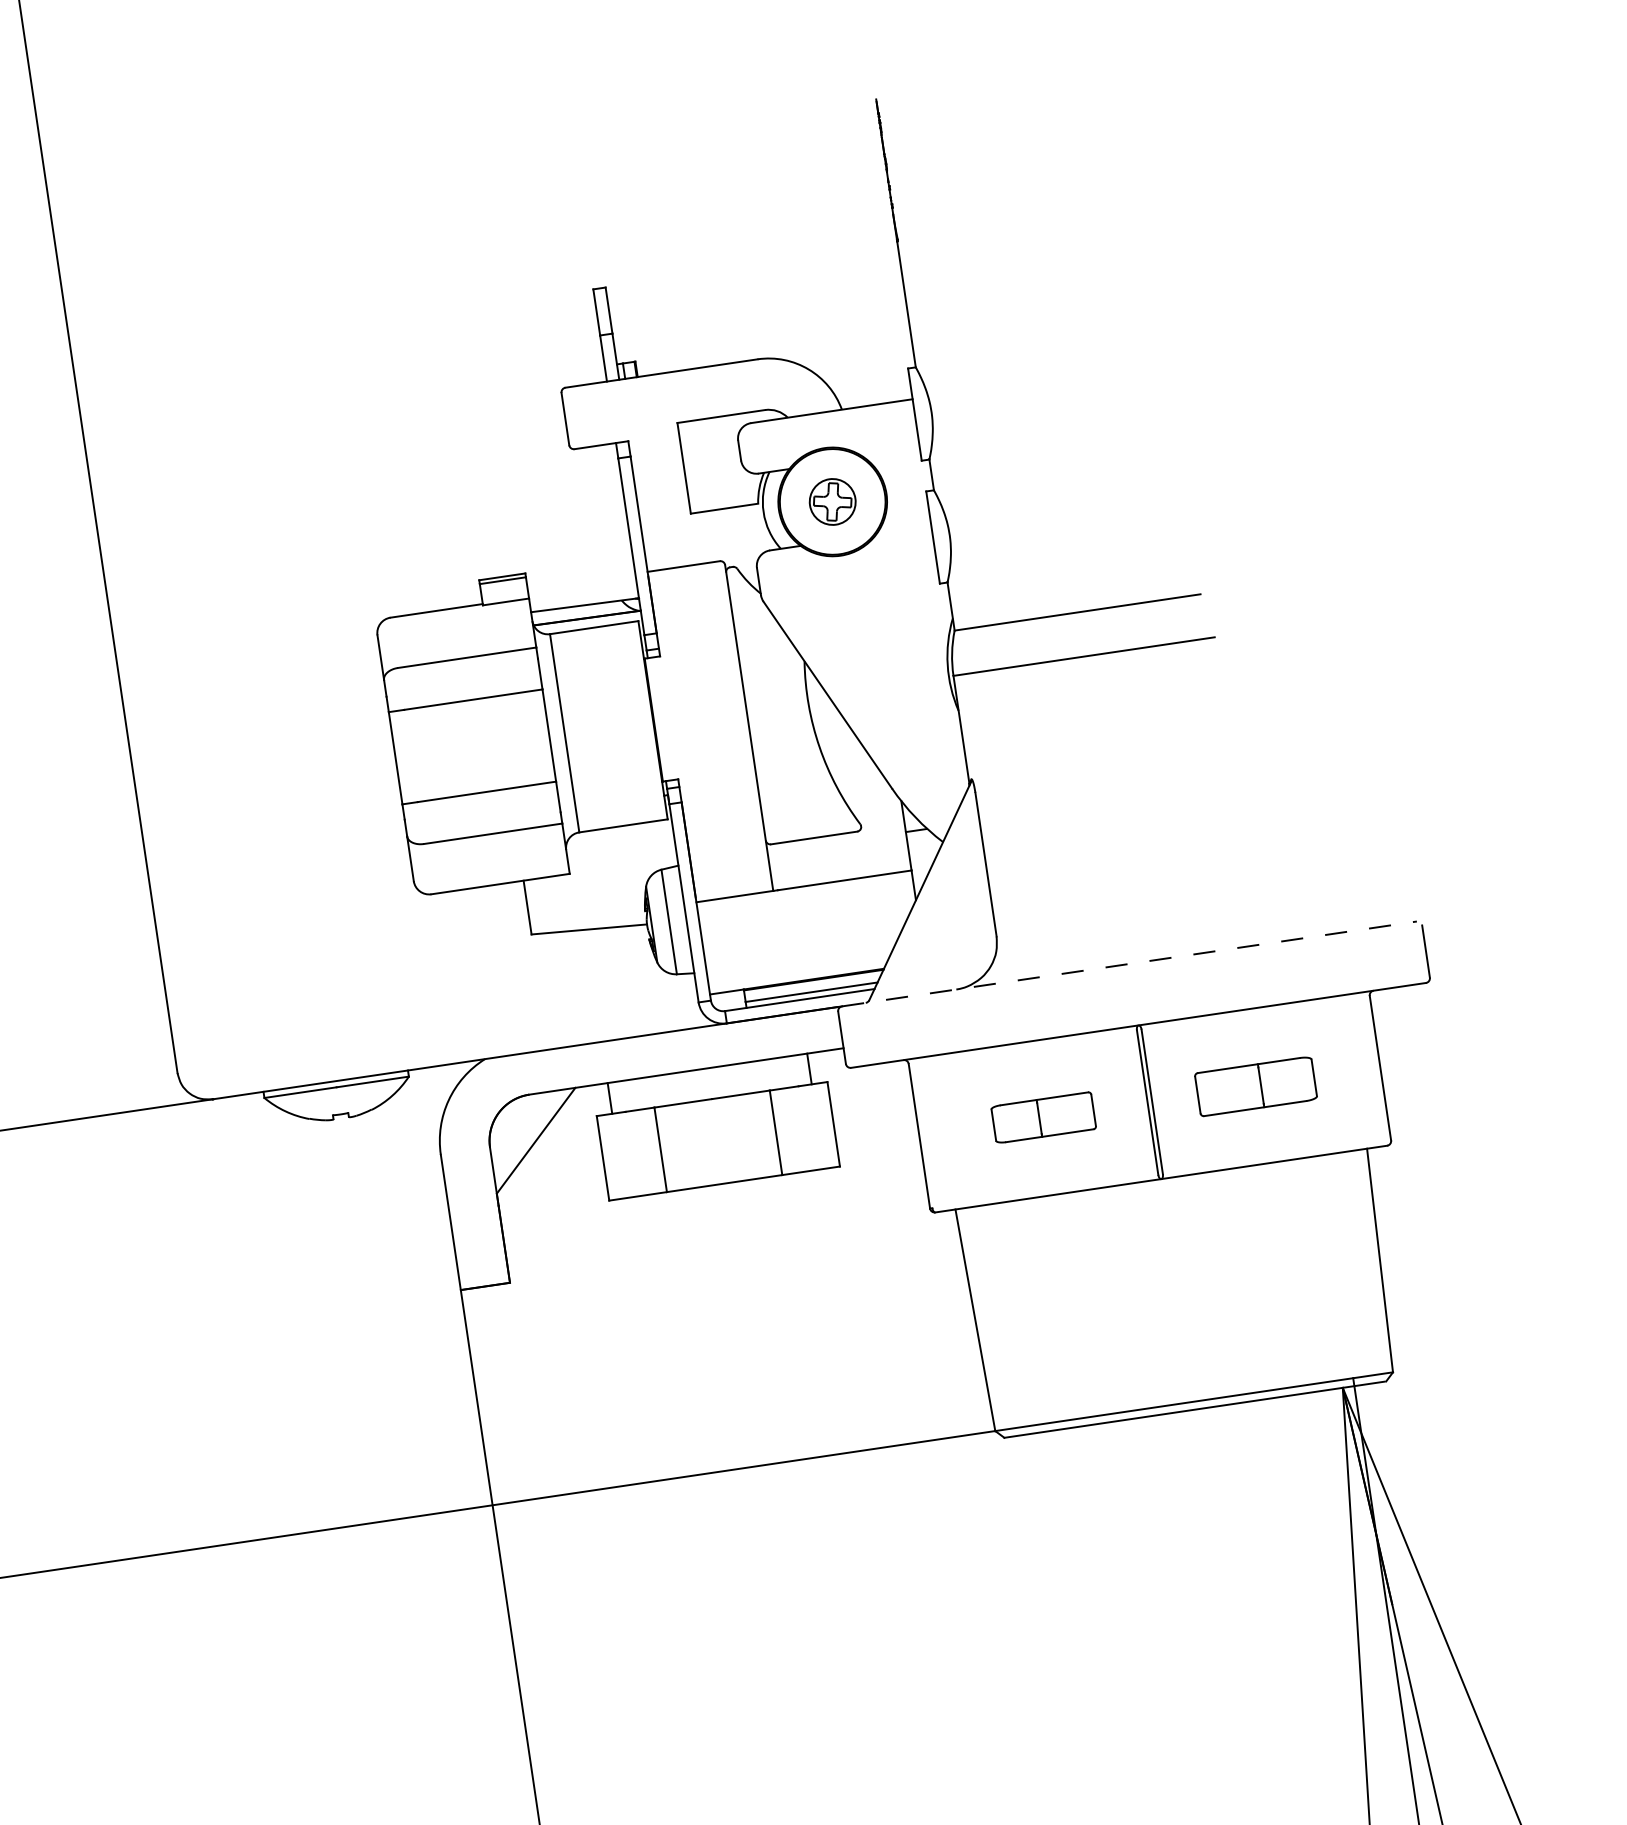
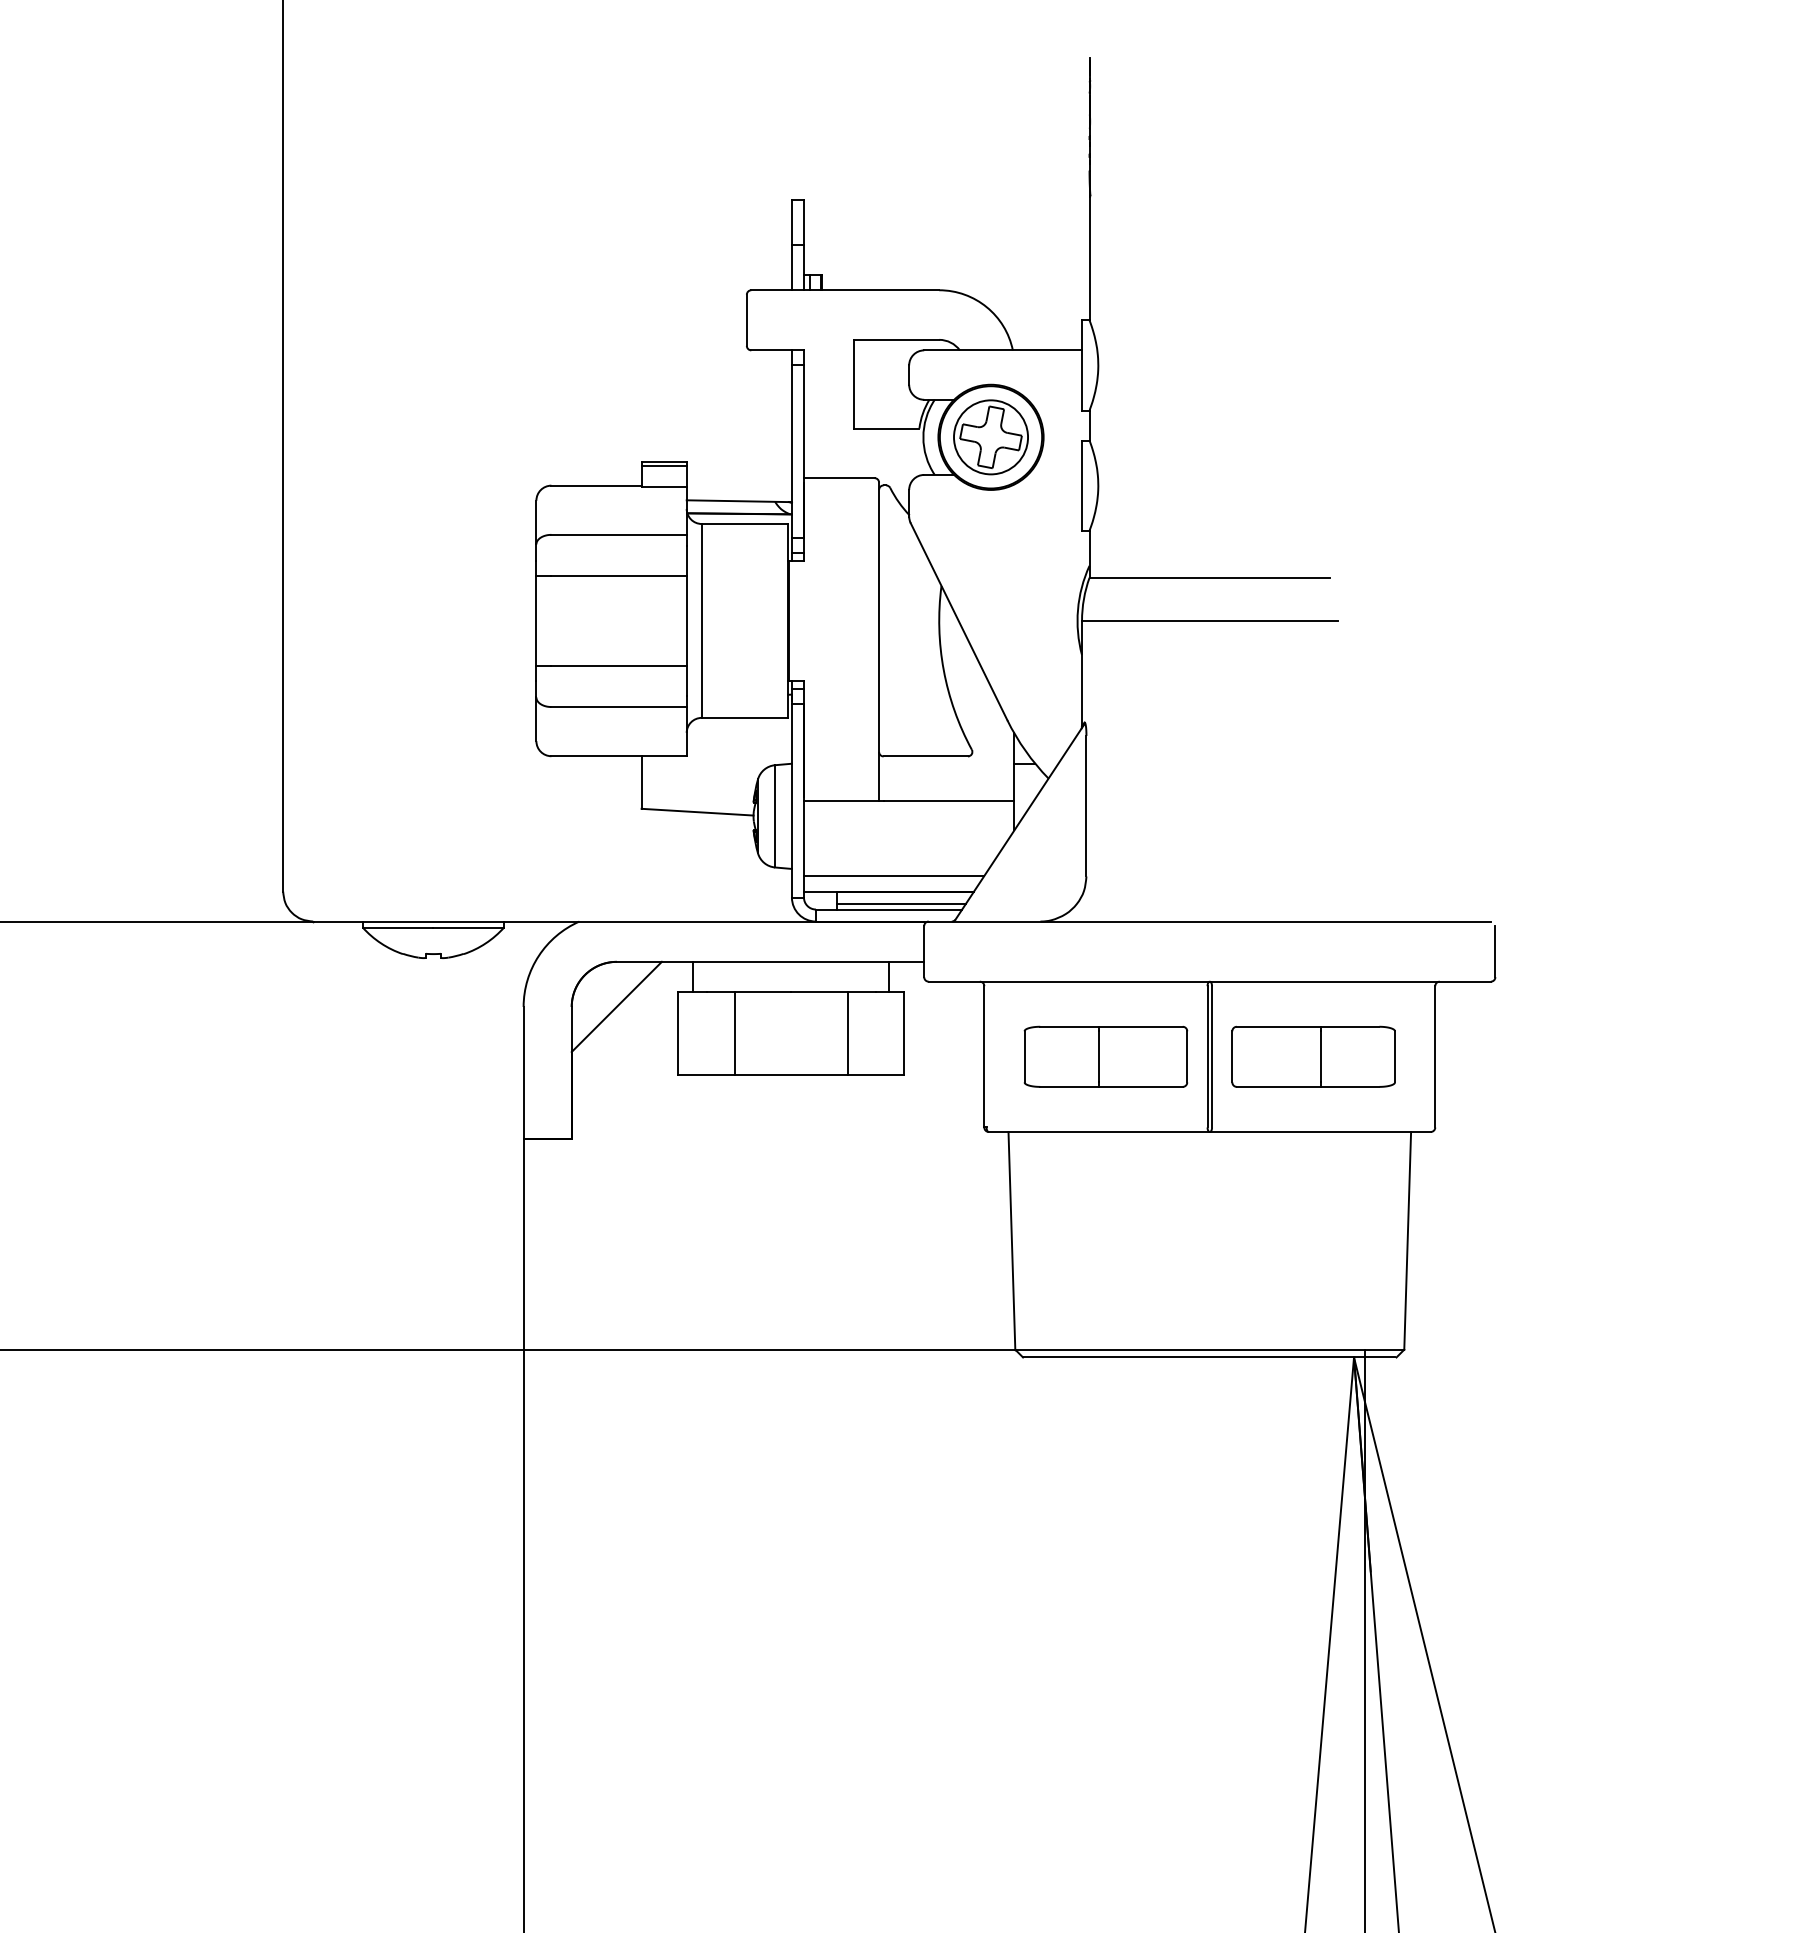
part: (832, 502) -> (990, 437), size x1.67
line: (1130, 963) -> (1210, 921), dashed -> solid
line: (799, 965) -> (893, 876), added
part: (1255, 1086) -> (1313, 1056), size x1.43
part: (1043, 1117) -> (1105, 1056), size x1.67

